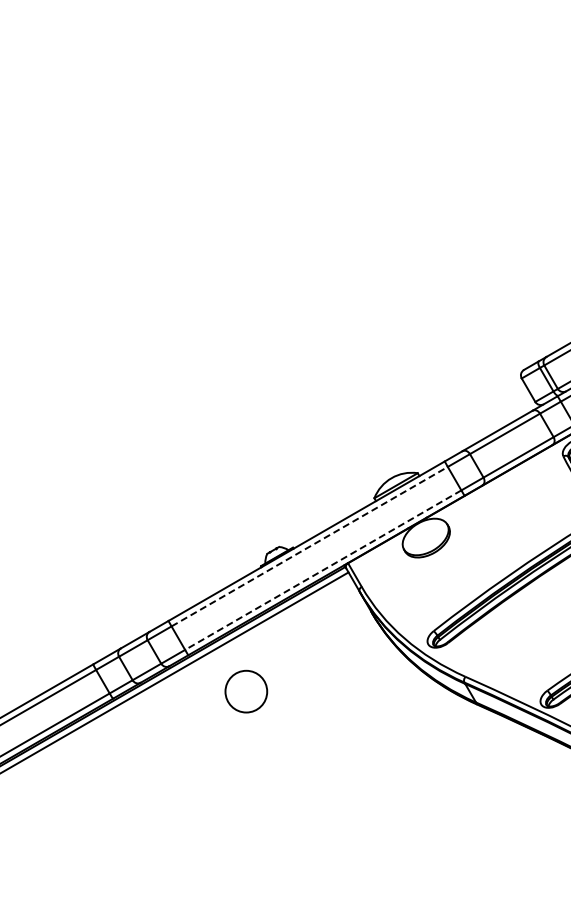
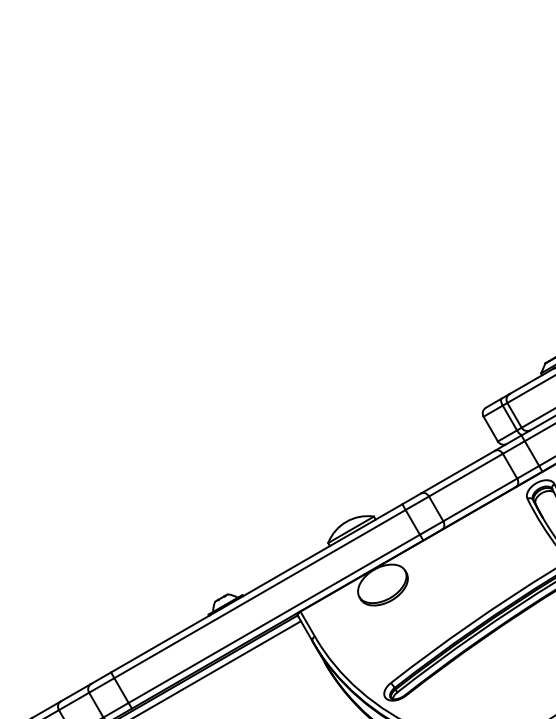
line: (310, 546) -> (260, 593), dashed -> solid
line: (322, 570) -> (273, 619), dashed -> solid

